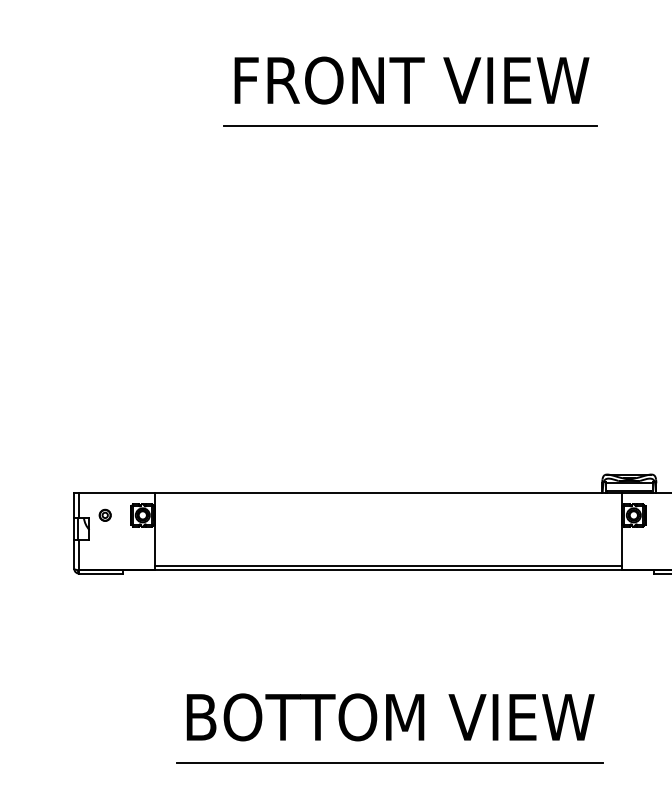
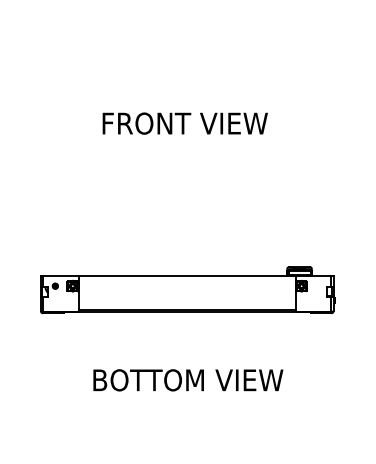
text: (410, 80) -> (184, 123), moved
line: (410, 127) -> (197, 105), removed
line: (388, 762) -> (187, 401), removed

